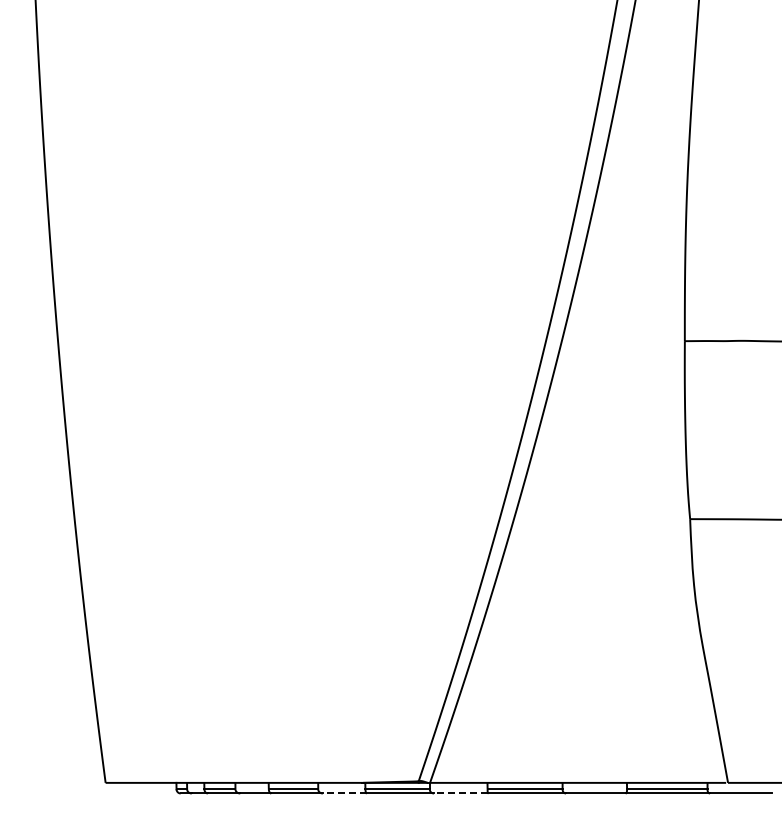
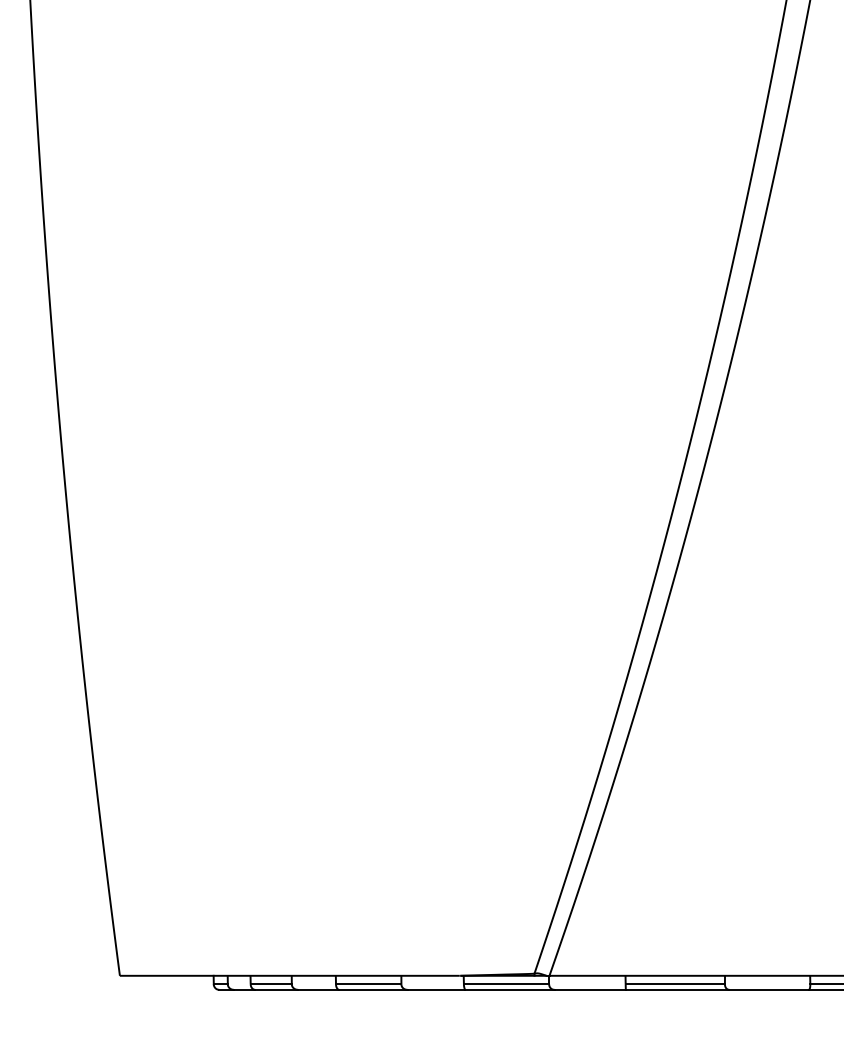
line: (344, 793) -> (436, 989), dashed -> solid
line: (460, 793) -> (589, 989), dashed -> solid

